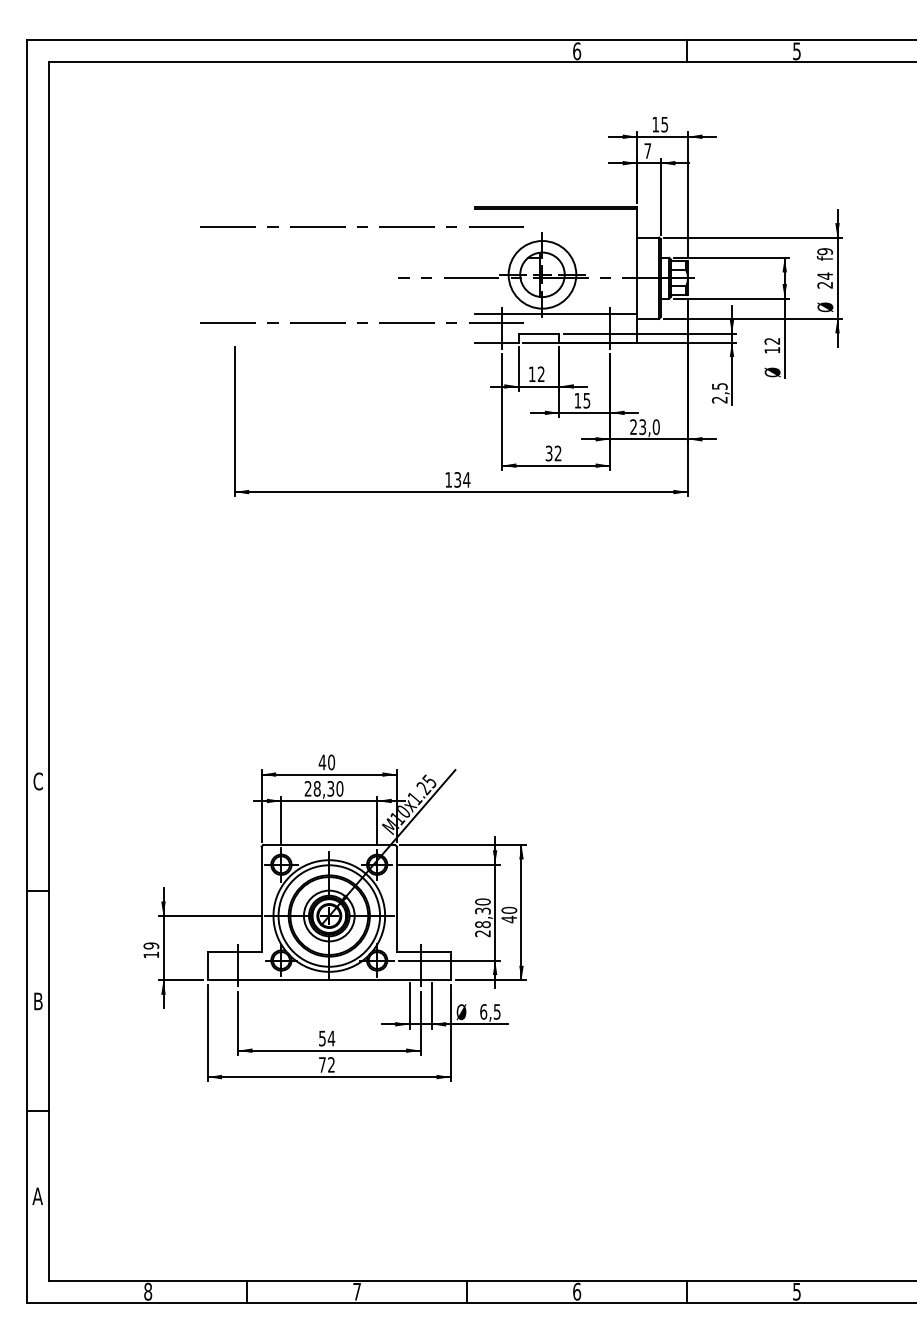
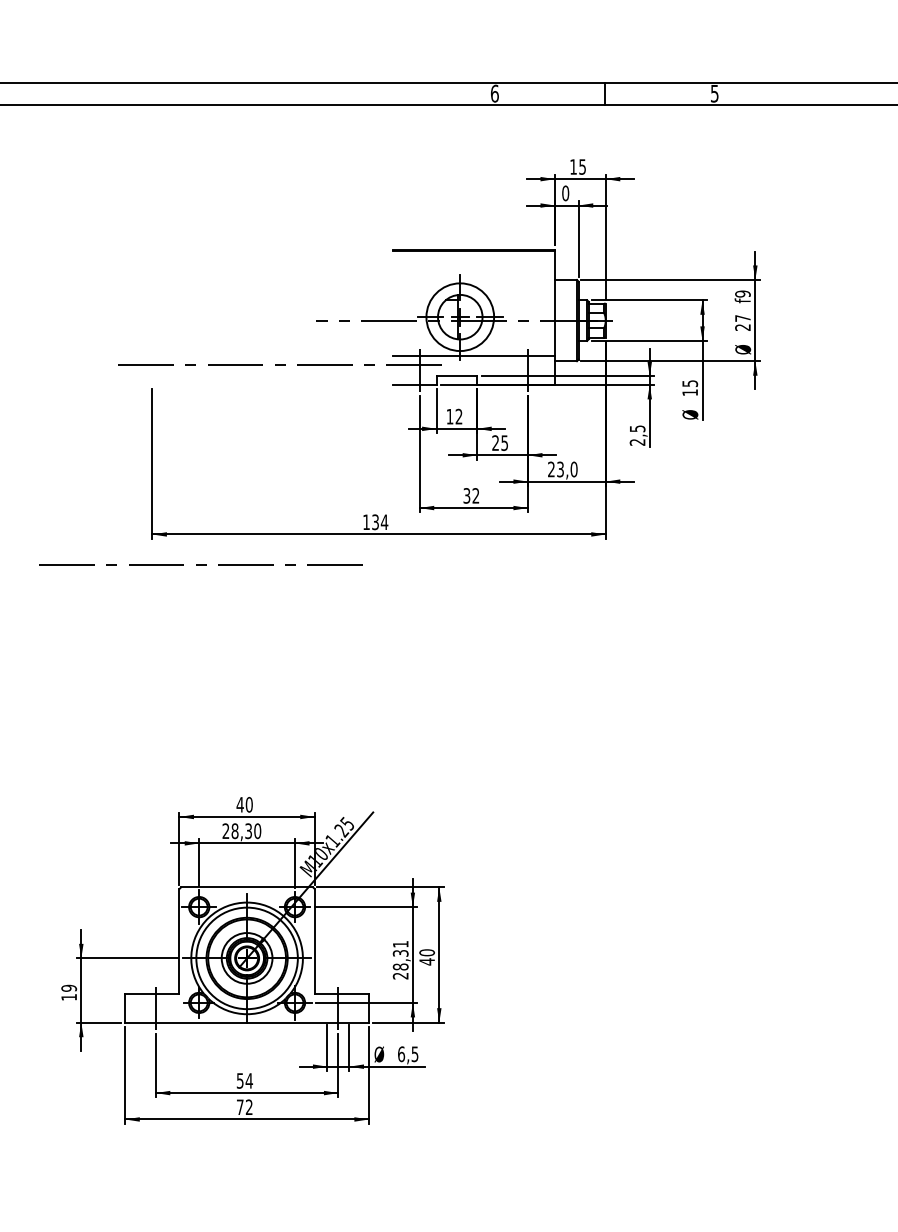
text: (647, 150) -> (565, 192), 7 -> 0
line: (361, 226) -> (200, 564), moved
text: (824, 275) -> (742, 317), 24 -> 27
text: (772, 341) -> (690, 383), 12 -> 15
text: (577, 400) -> (495, 442), 15 -> 25
text: (482, 901) -> (400, 943), 28,30 -> 28,31

